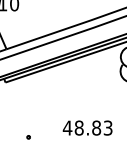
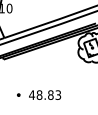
text: (88, 127) -> (45, 94), moved

